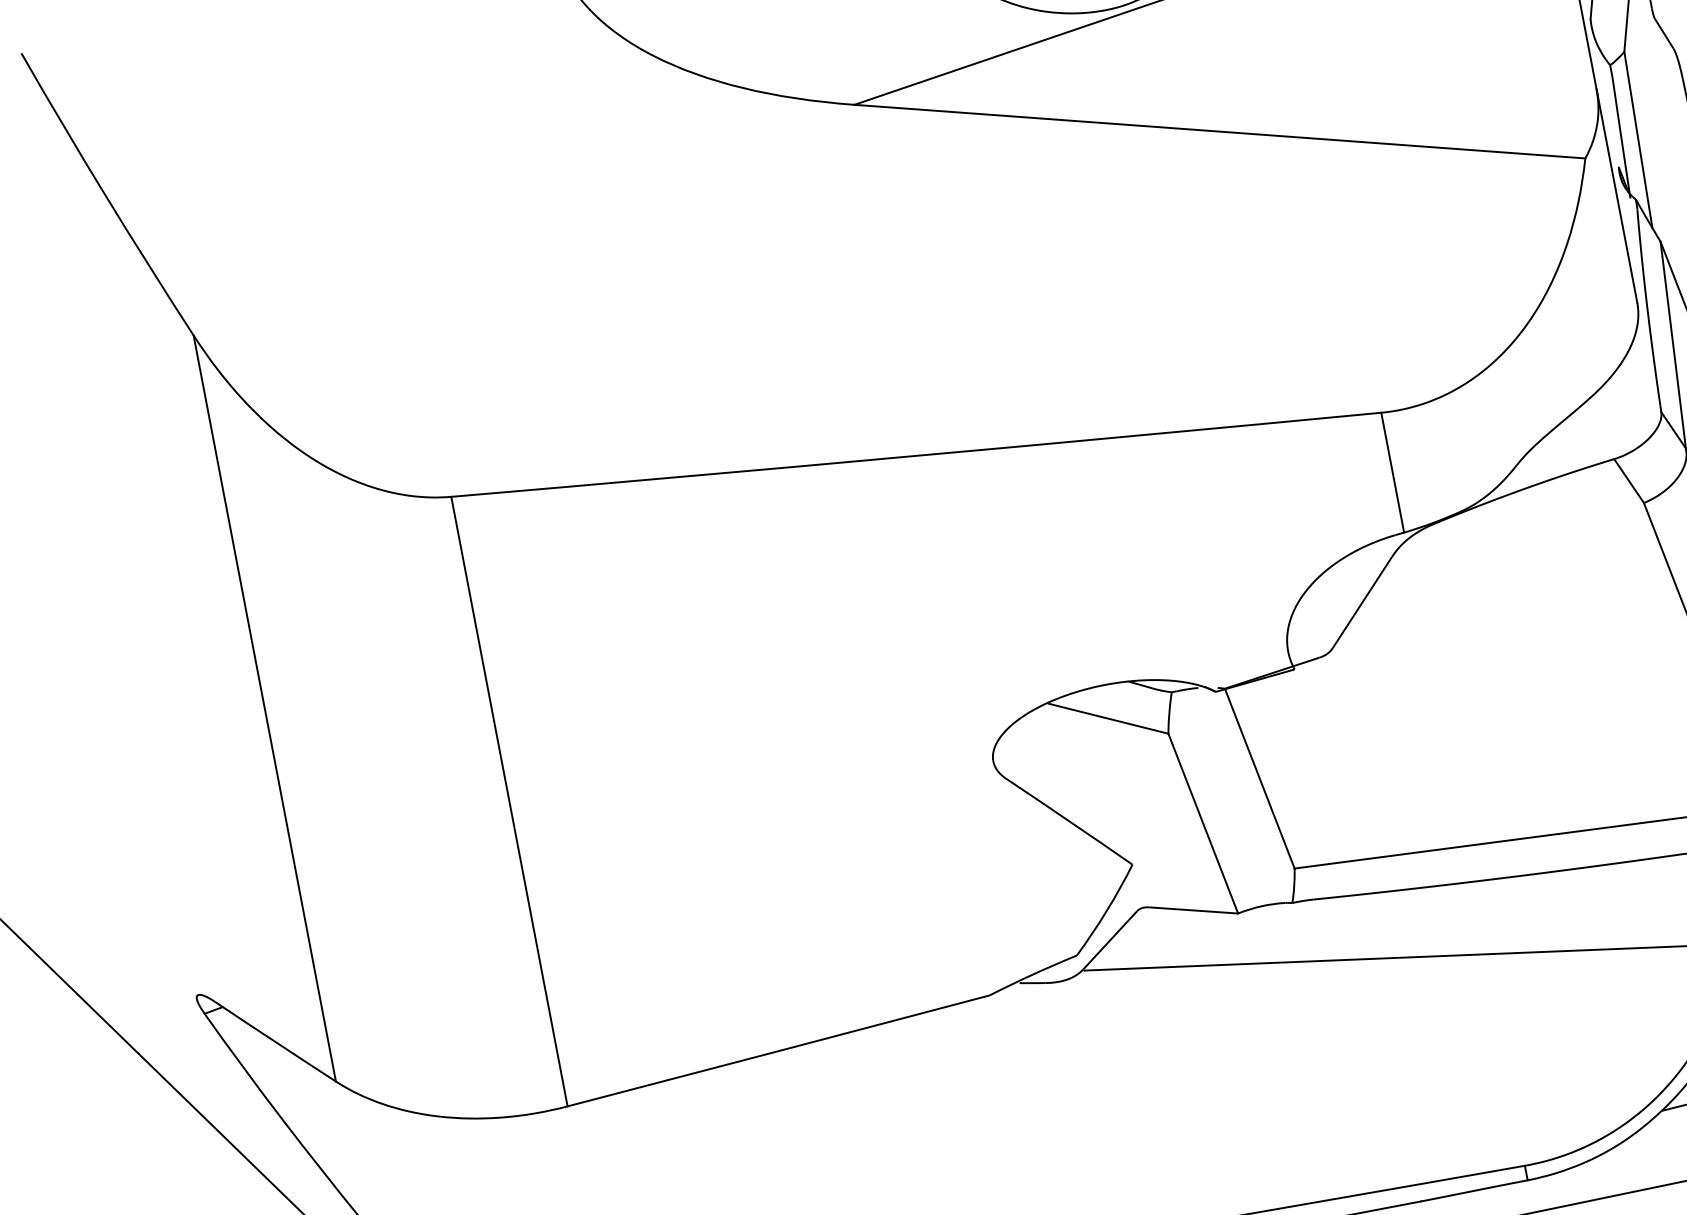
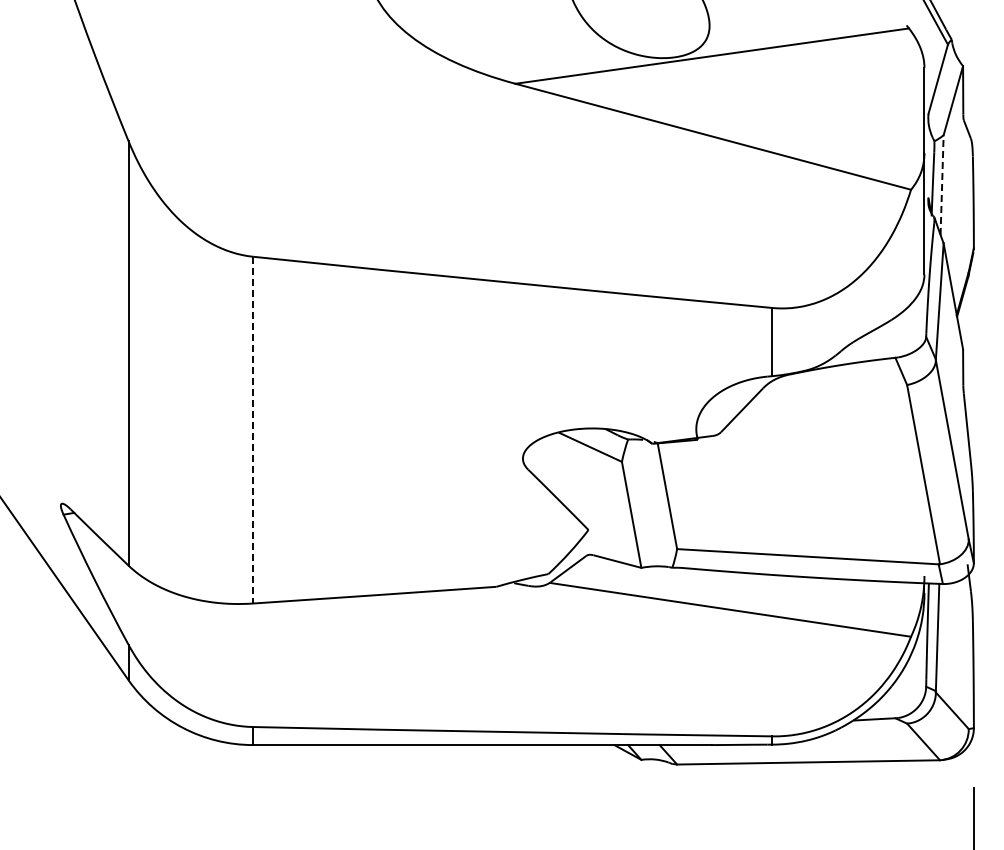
line: (1639, 140) -> (942, 185), solid -> dashed
line: (510, 802) -> (253, 430), solid -> dashed

